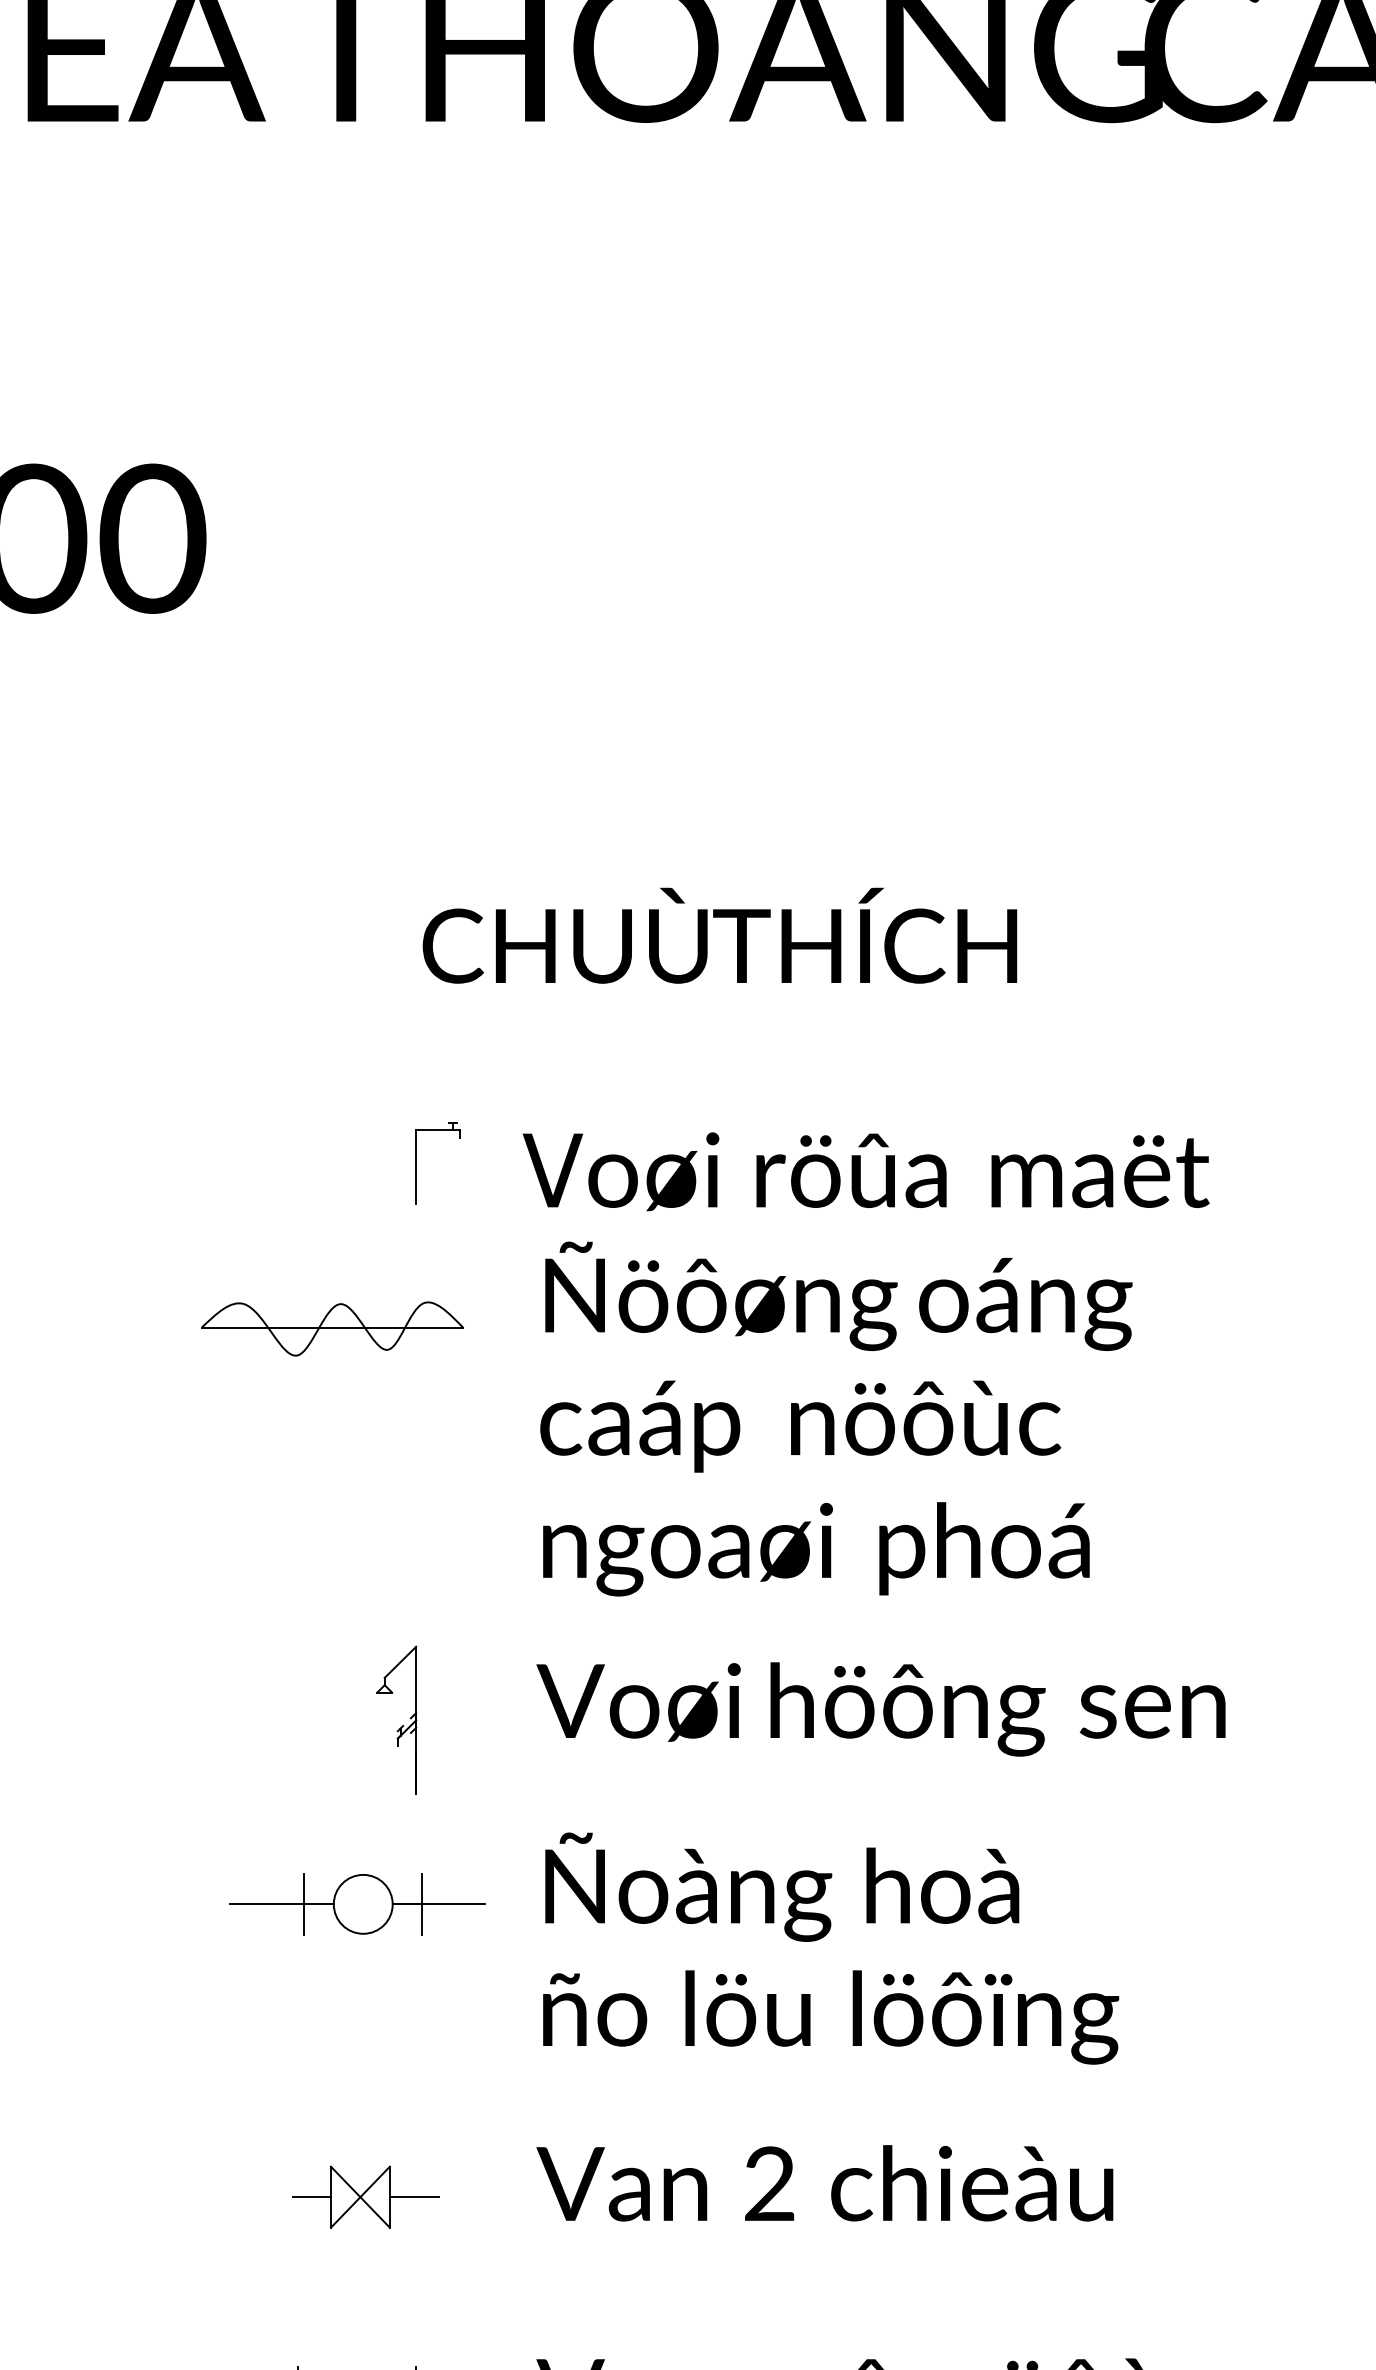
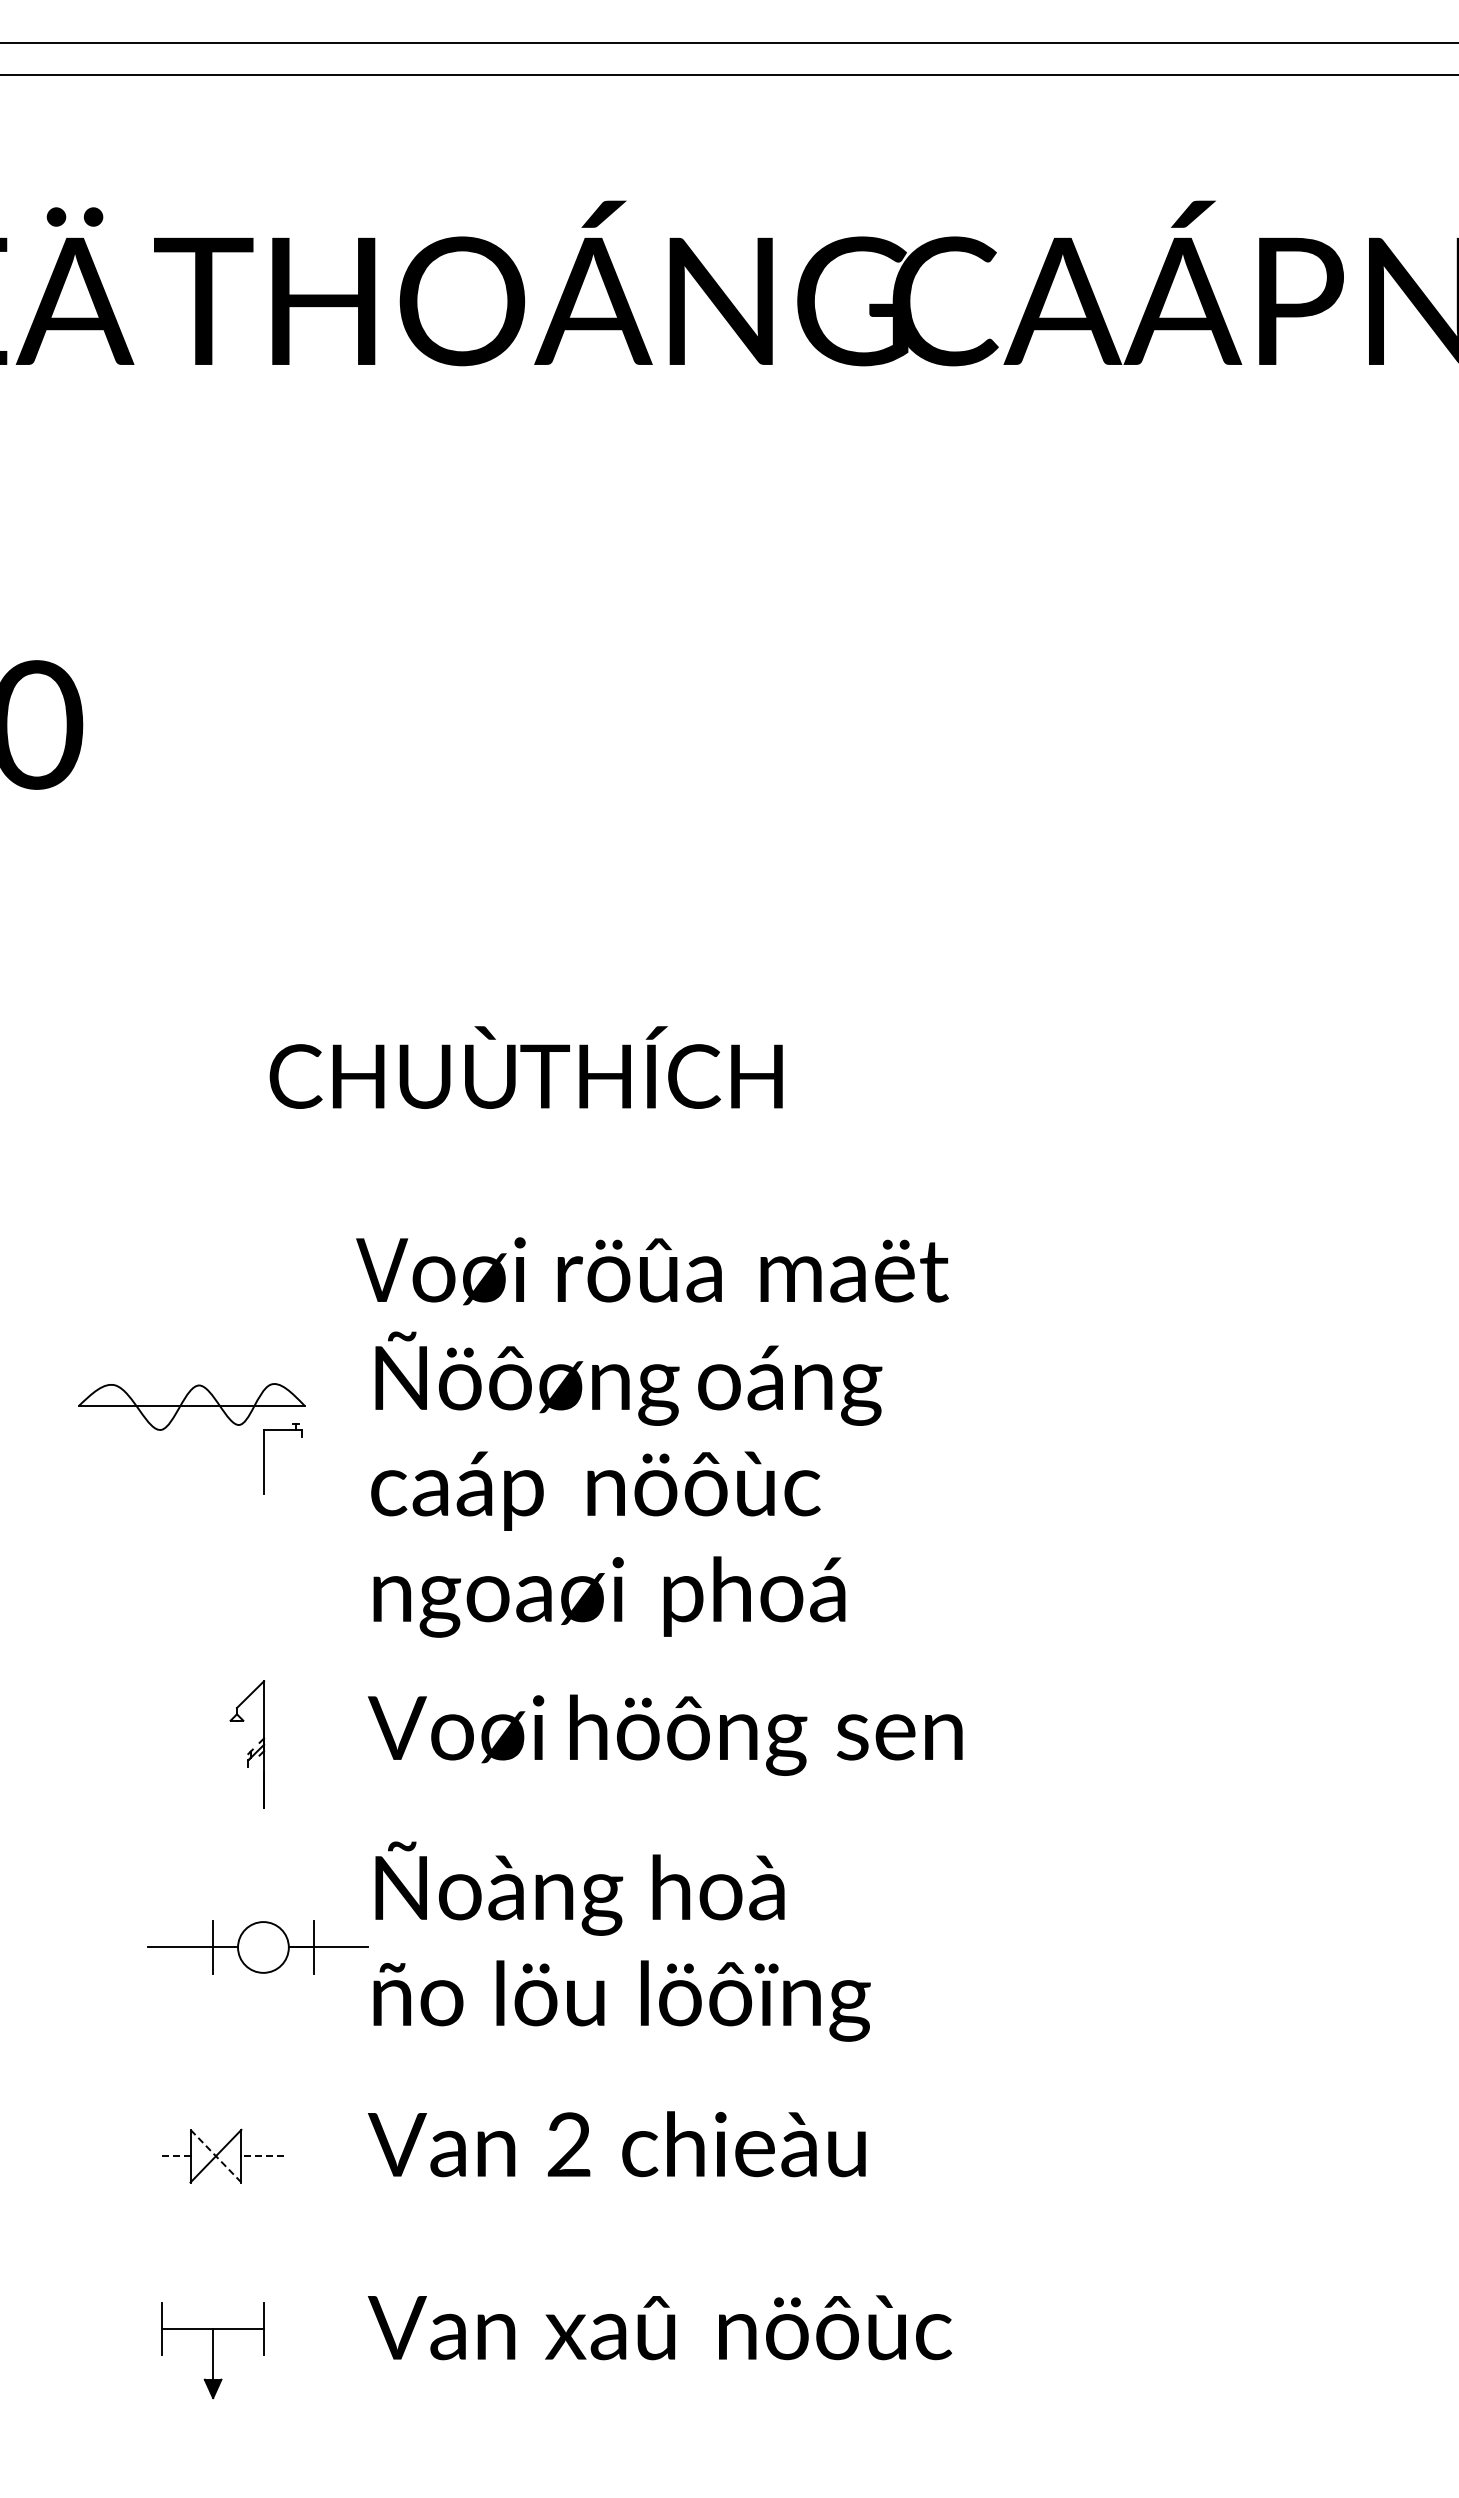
part: (416, 1162) -> (264, 1458), moved
part: (356, 1904) -> (257, 1947), moved
line: (311, 2197) -> (173, 2156), solid -> dashed
line: (359, 2197) -> (215, 2156), solid -> dashed
line: (414, 2197) -> (262, 2156), solid -> dashed

